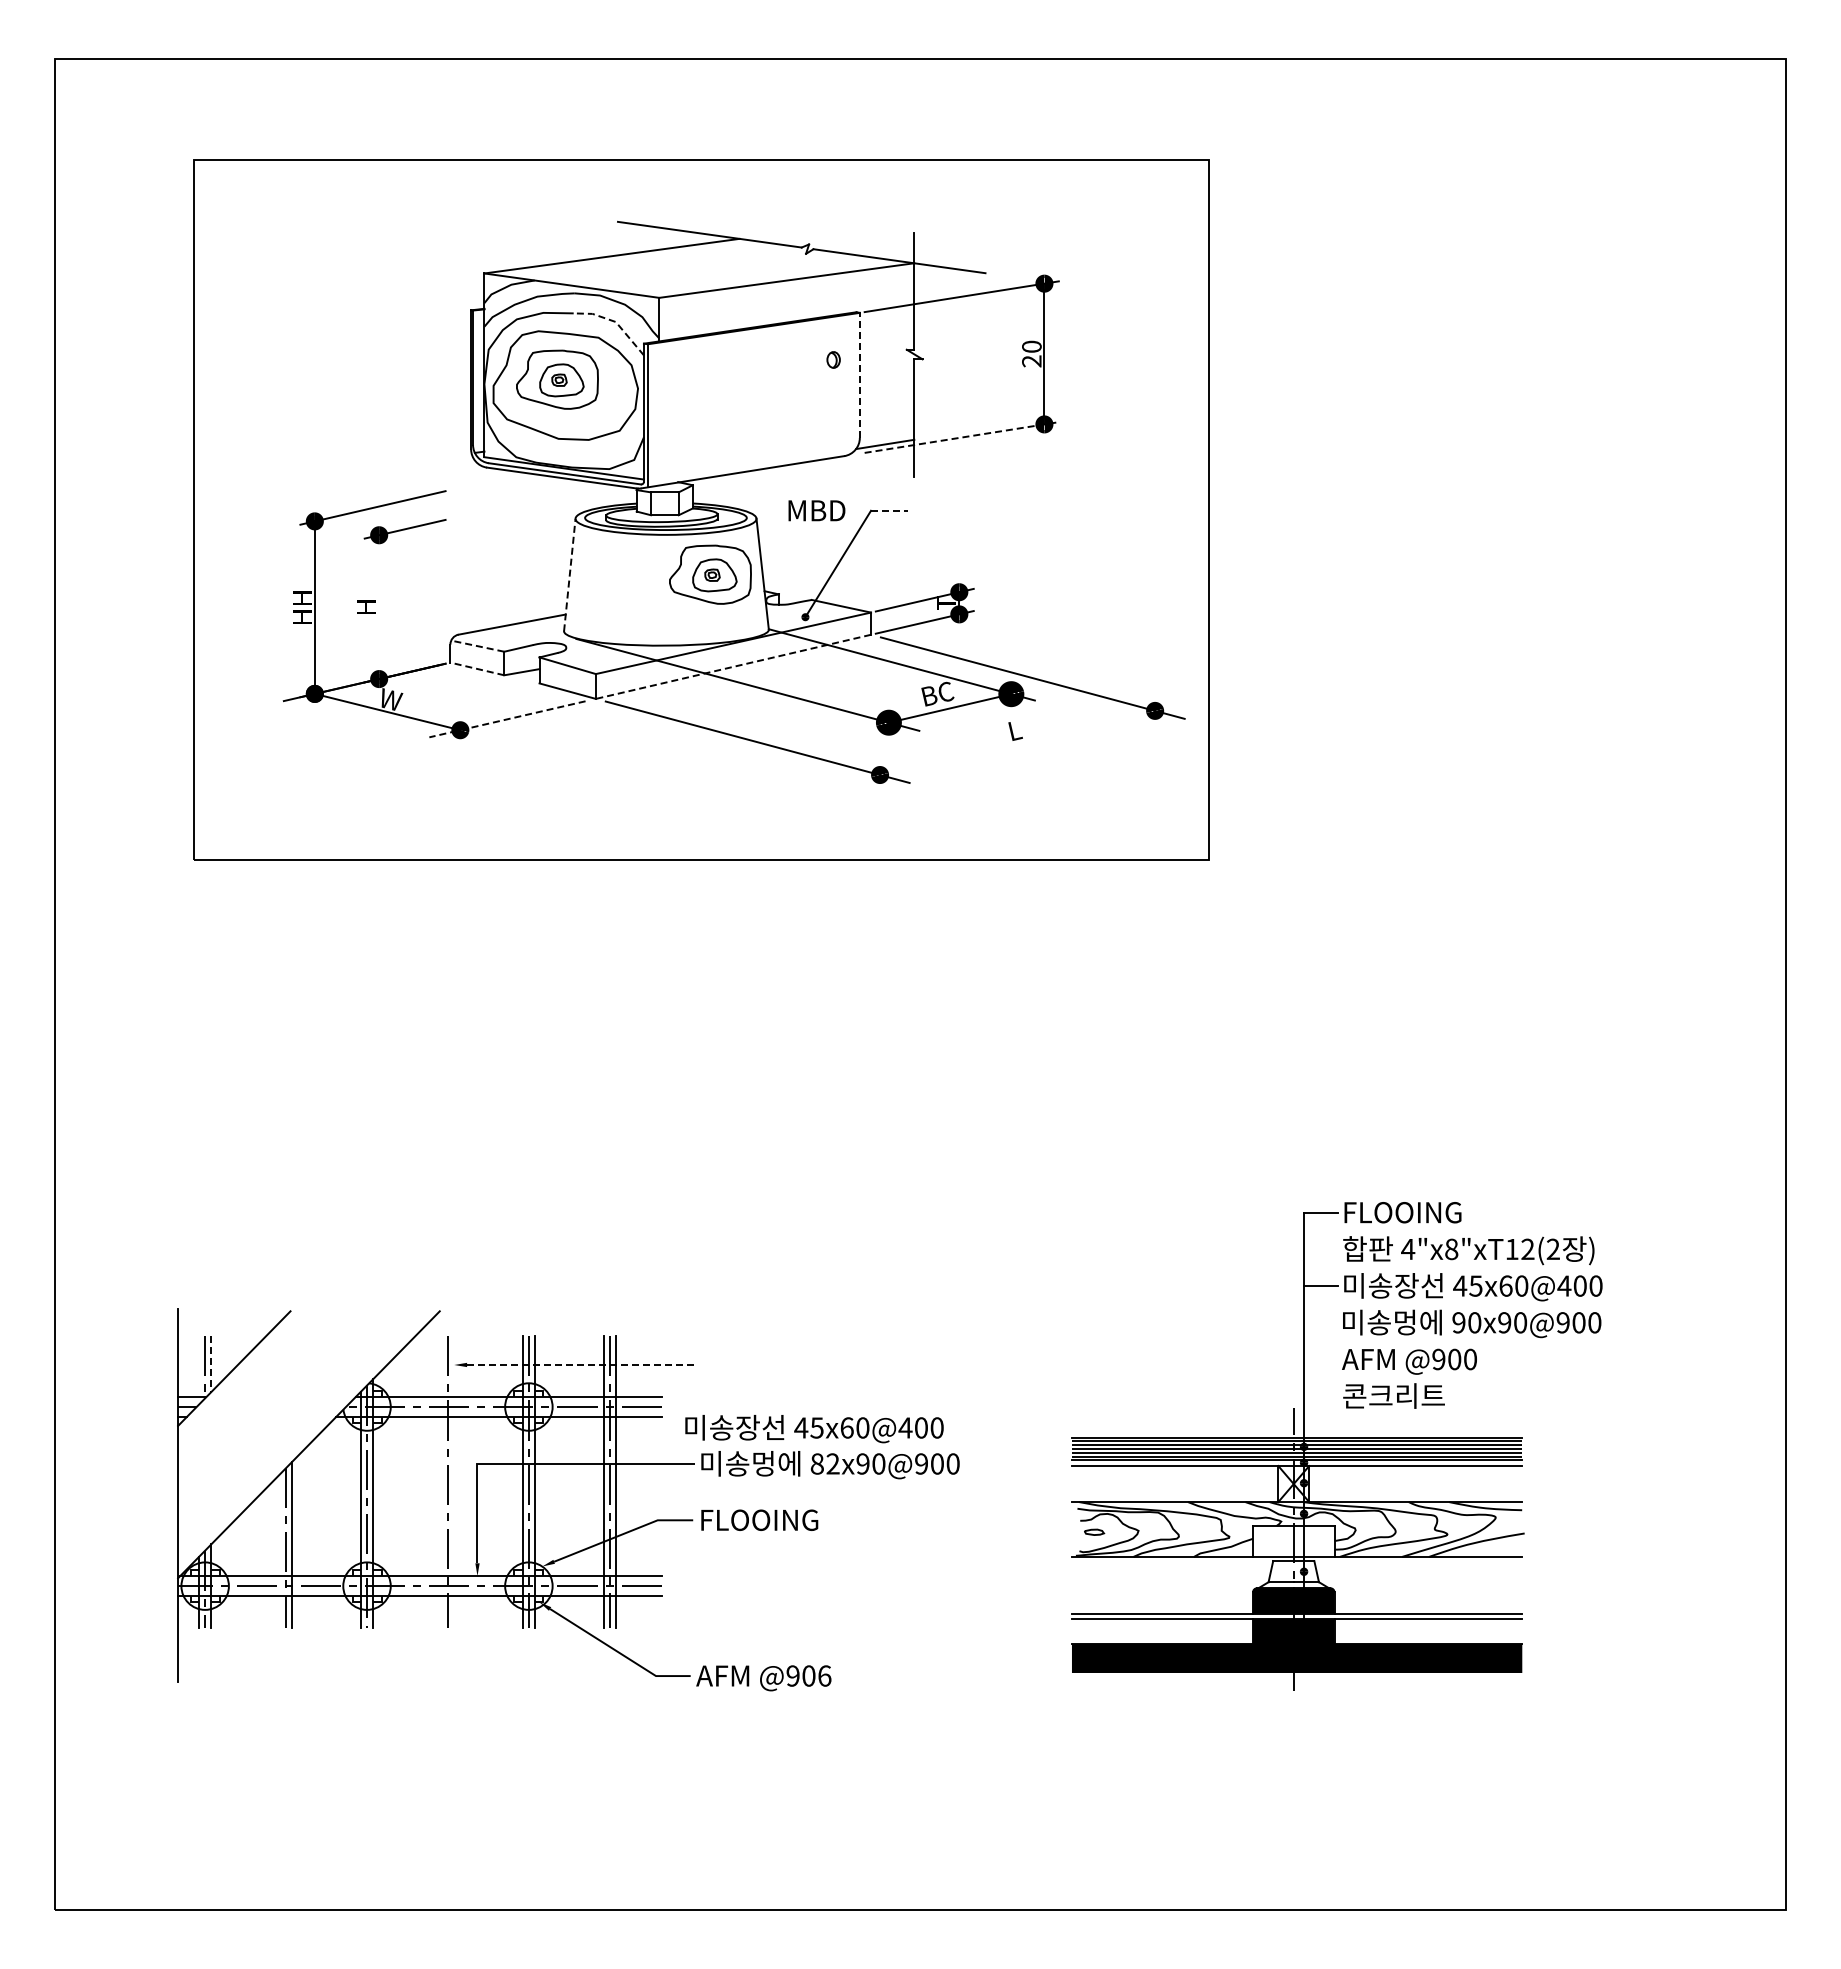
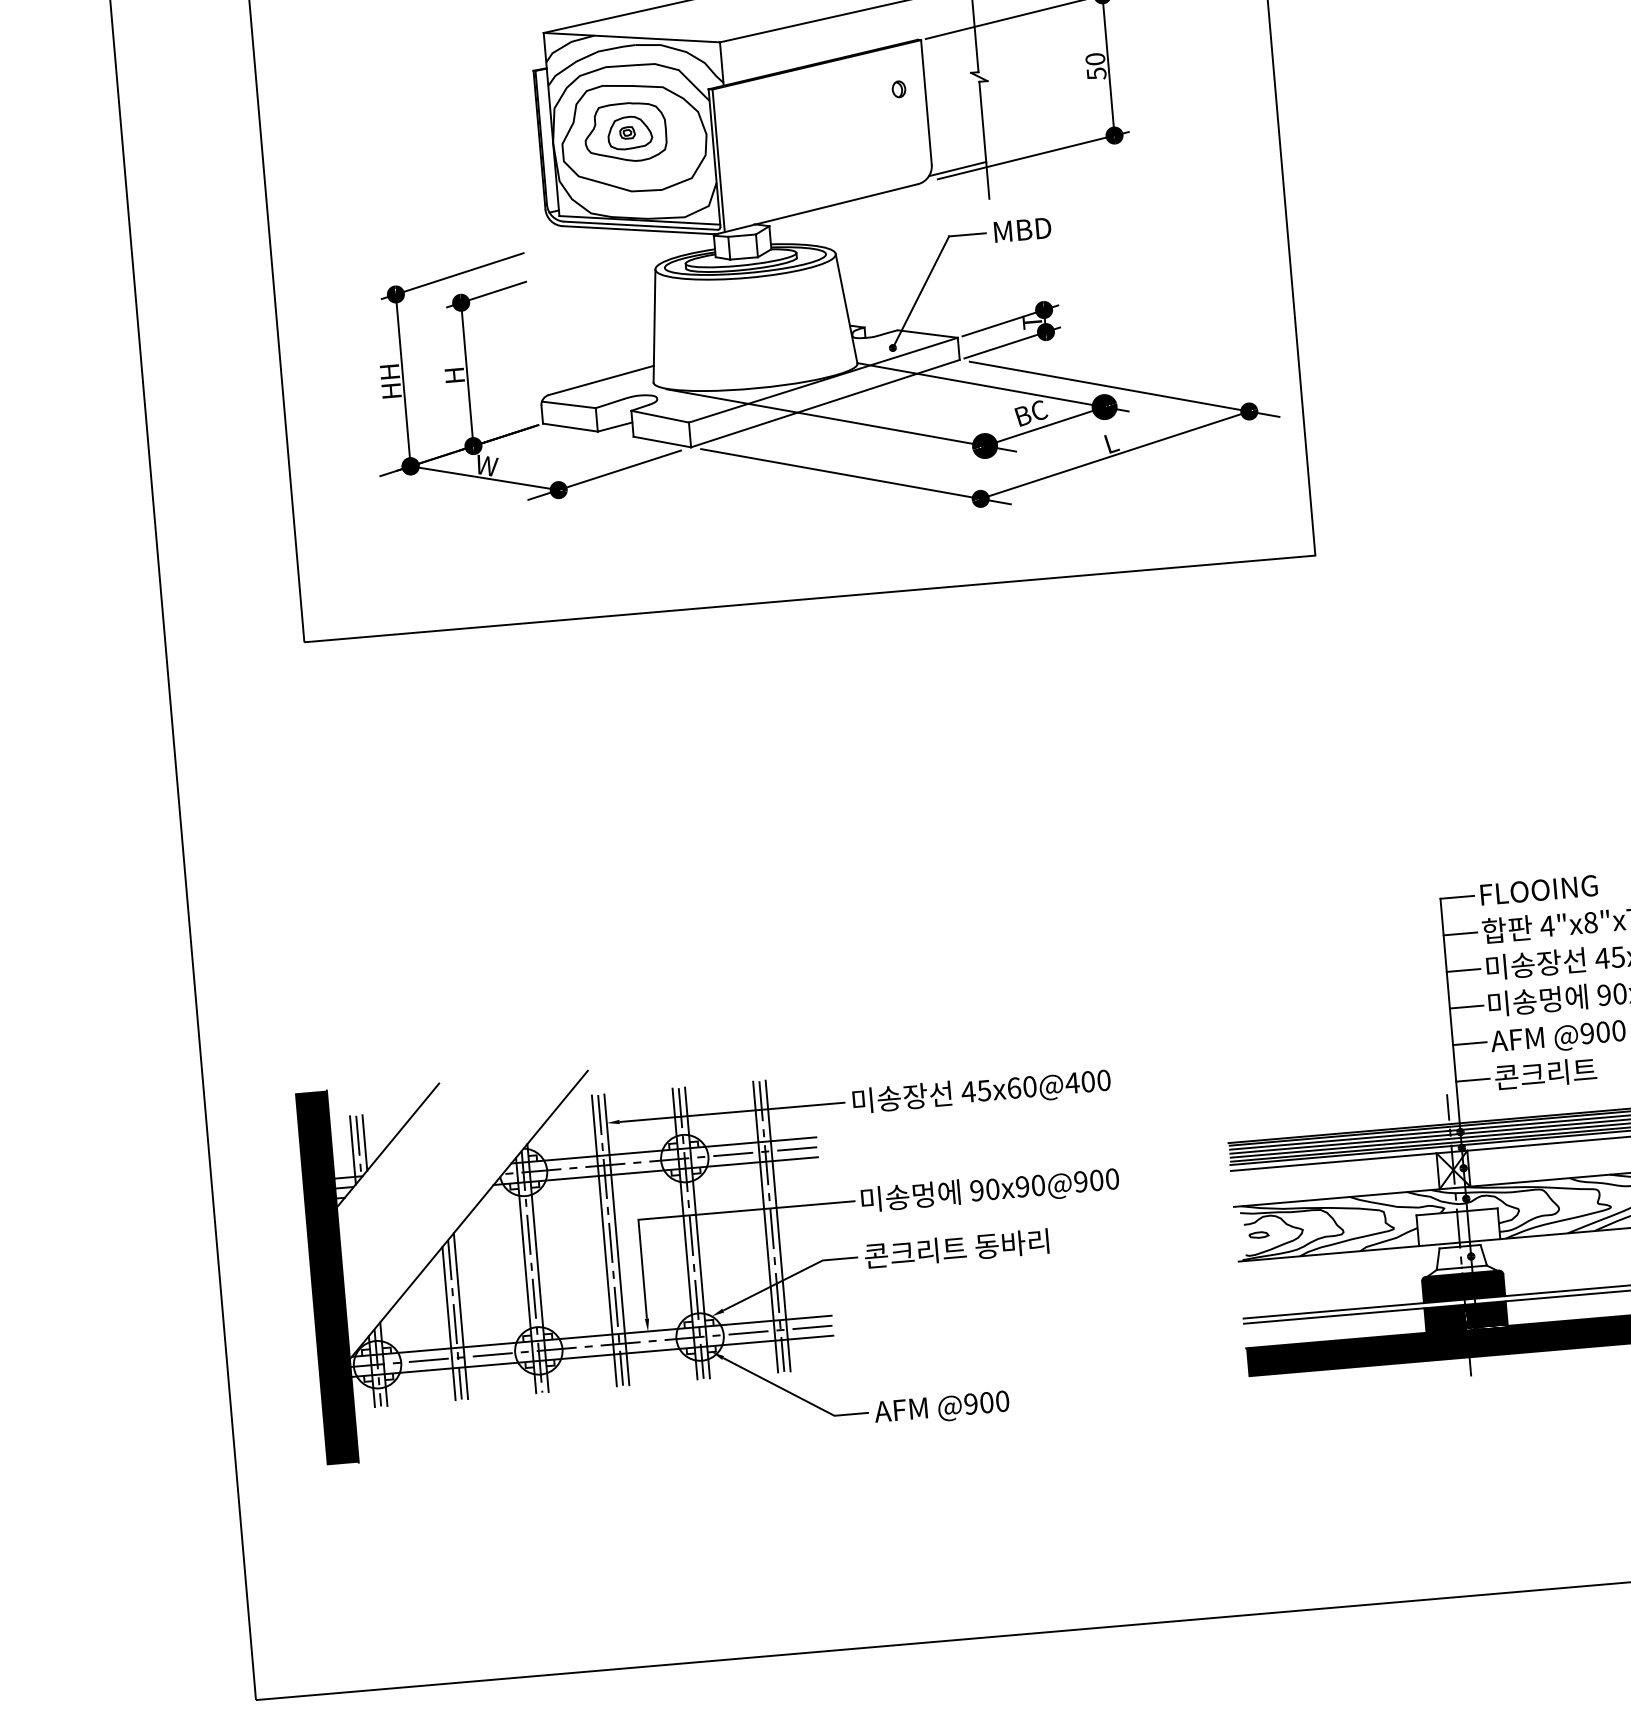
line: (615, 322) -> (678, 70), dashed -> solid
text: (1031, 361) -> (1096, 73), 20 -> 50
line: (859, 375) -> (926, 102), dashed -> solid
line: (962, 437) -> (1034, 155), dashed -> solid
text: (816, 510) -> (1022, 229), moved
line: (889, 510) -> (967, 234), dashed -> solid
part: (710, 574) -> (794, 313), removed
line: (569, 575) -> (654, 326), dashed -> solid
line: (379, 607) -> (467, 374), added
line: (477, 646) -> (568, 405), dashed -> solid
line: (732, 666) -> (824, 403), dashed -> solid
line: (477, 668) -> (570, 427), dashed -> solid
line: (506, 719) -> (603, 475), dashed -> solid
line: (1017, 742) -> (1114, 454), added
line: (1320, 1249) -> (1460, 934), added
line: (1320, 1322) -> (1466, 1006), added
line: (1320, 1359) -> (1469, 1043), added
line: (211, 1364) -> (364, 1143), dashed -> solid
line: (580, 1365) -> (732, 1112), dashed -> solid
line: (198, 1370) -> (352, 1150), added
line: (1320, 1396) -> (1472, 1080), added
text: (814, 1429) -> (981, 1092), moved
text: (824, 1463) -> (984, 1189), 82x90@900 -> 90x90@900
line: (441, 1482) -> (604, 1241), added
line: (454, 1482) -> (617, 1240), added
fill: (162, 1495) -> (327, 1278), added
text: (791, 1519) -> (956, 1248), FLOOING -> 콘크리트 동바리
line: (279, 1551) -> (448, 1323), added
text: (824, 1675) -> (1002, 1400), @906 -> @900

